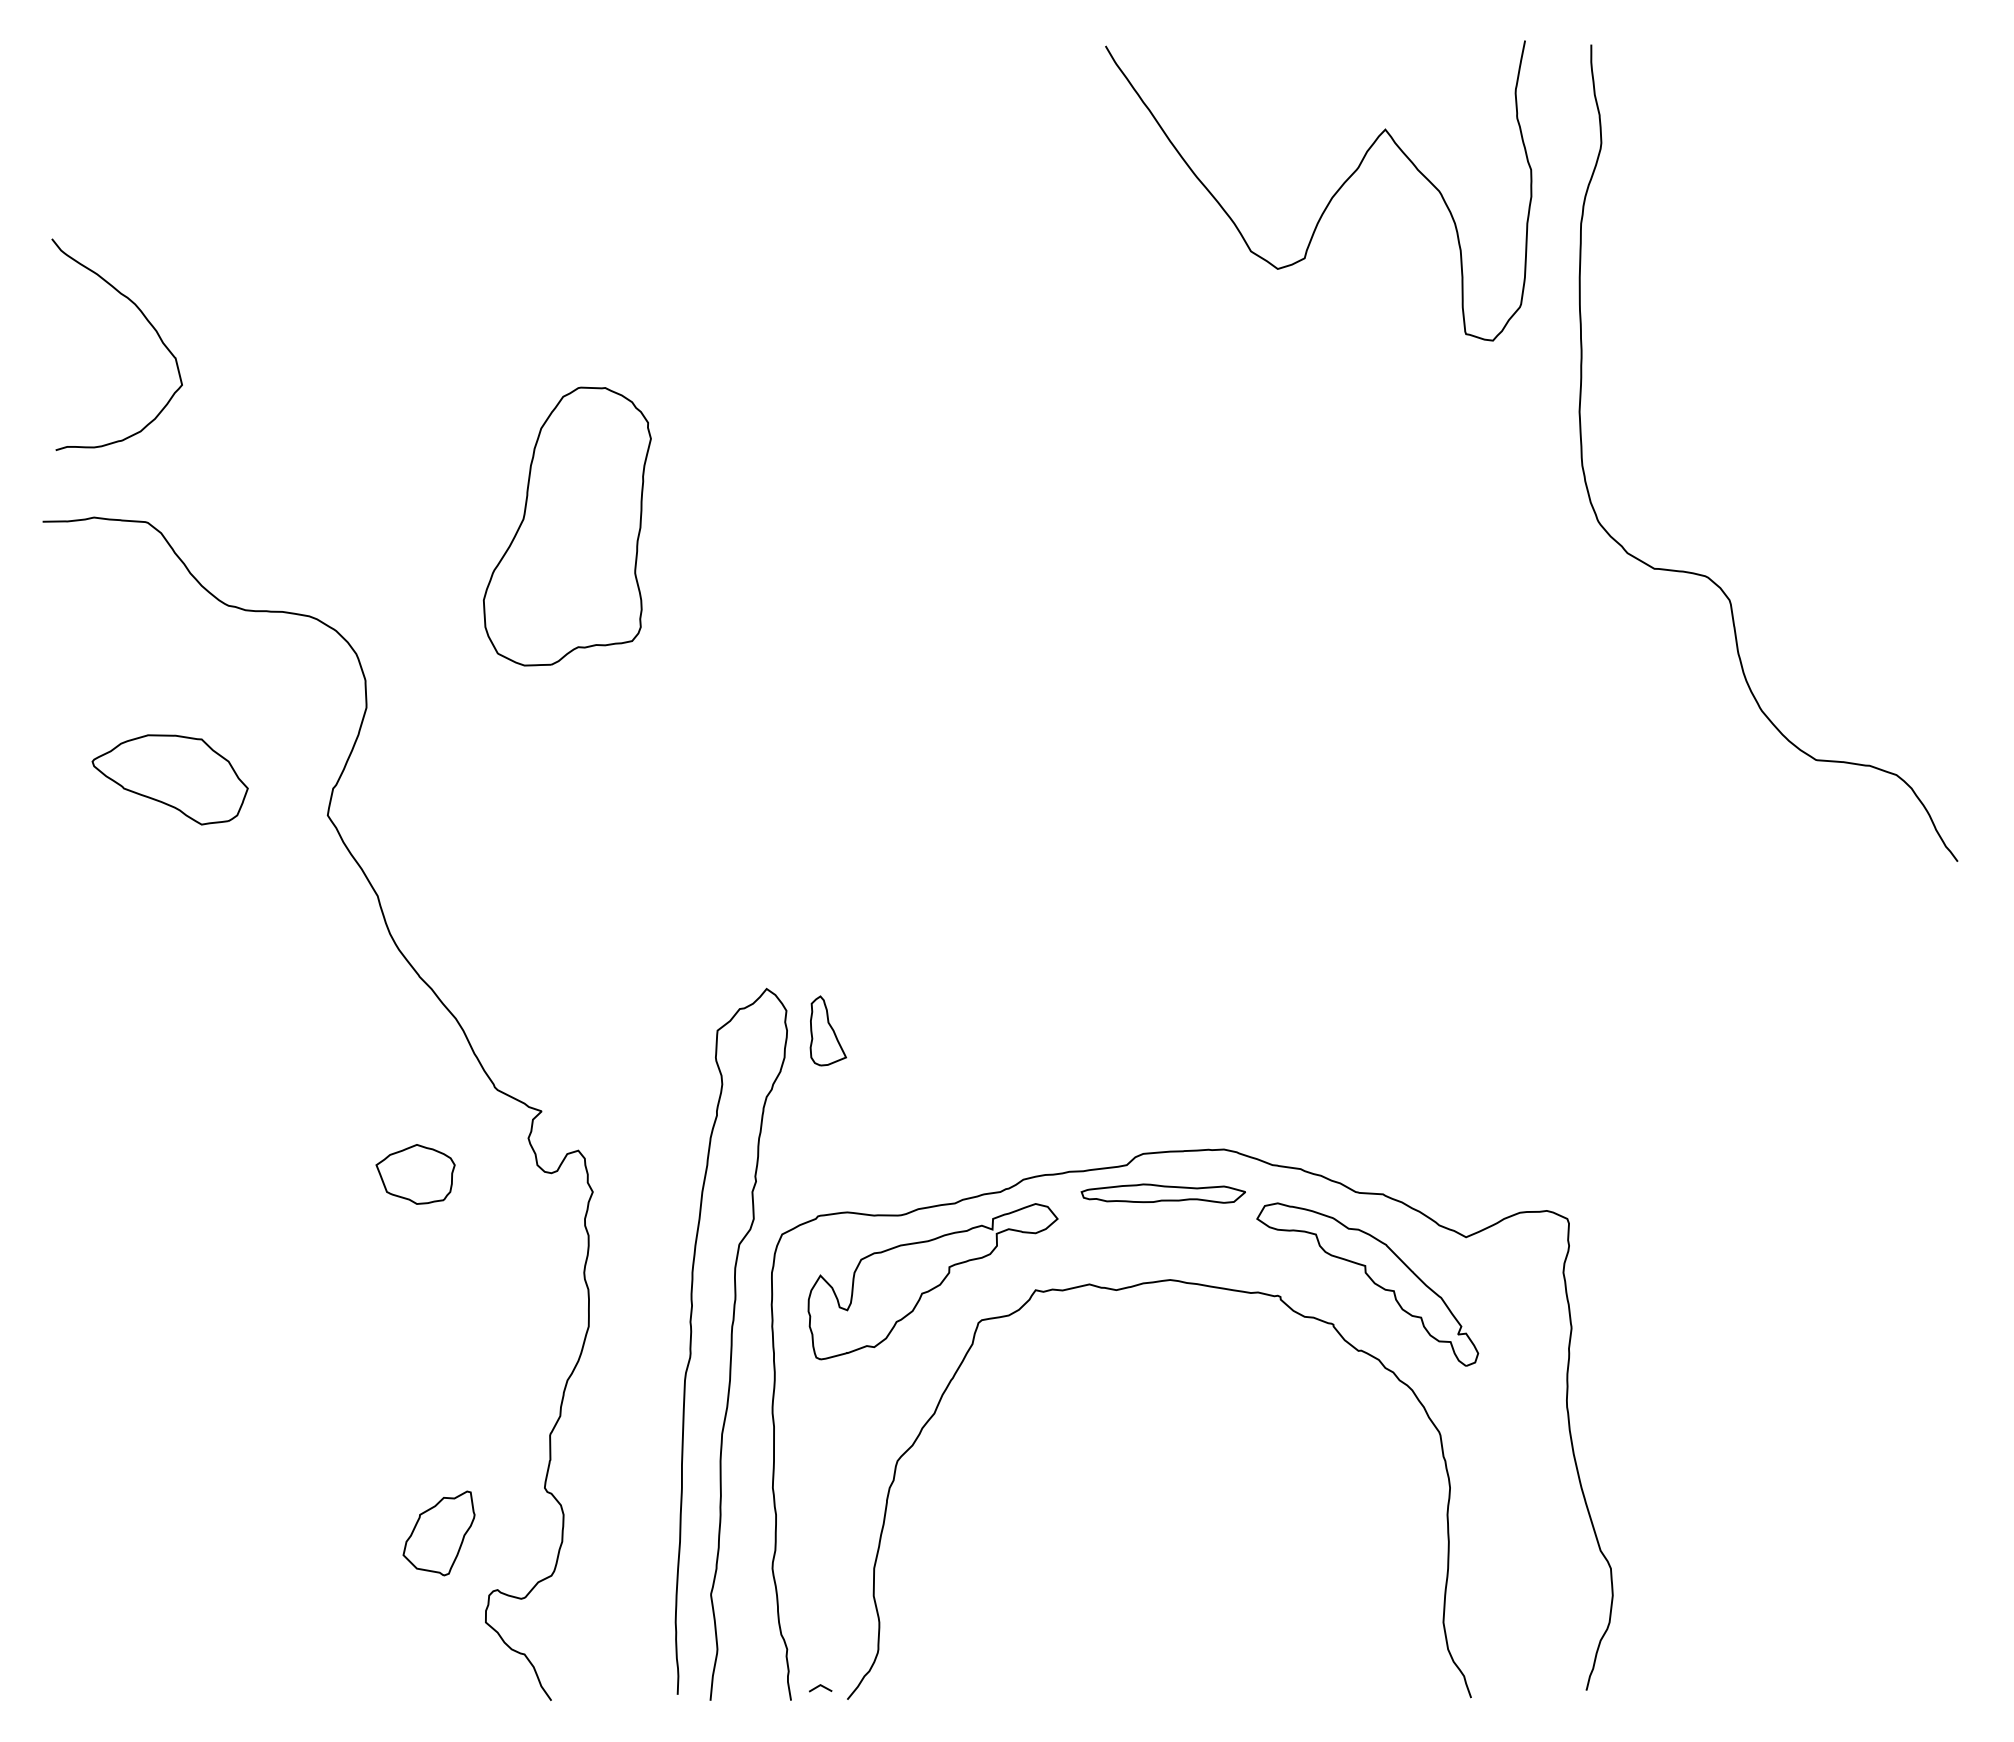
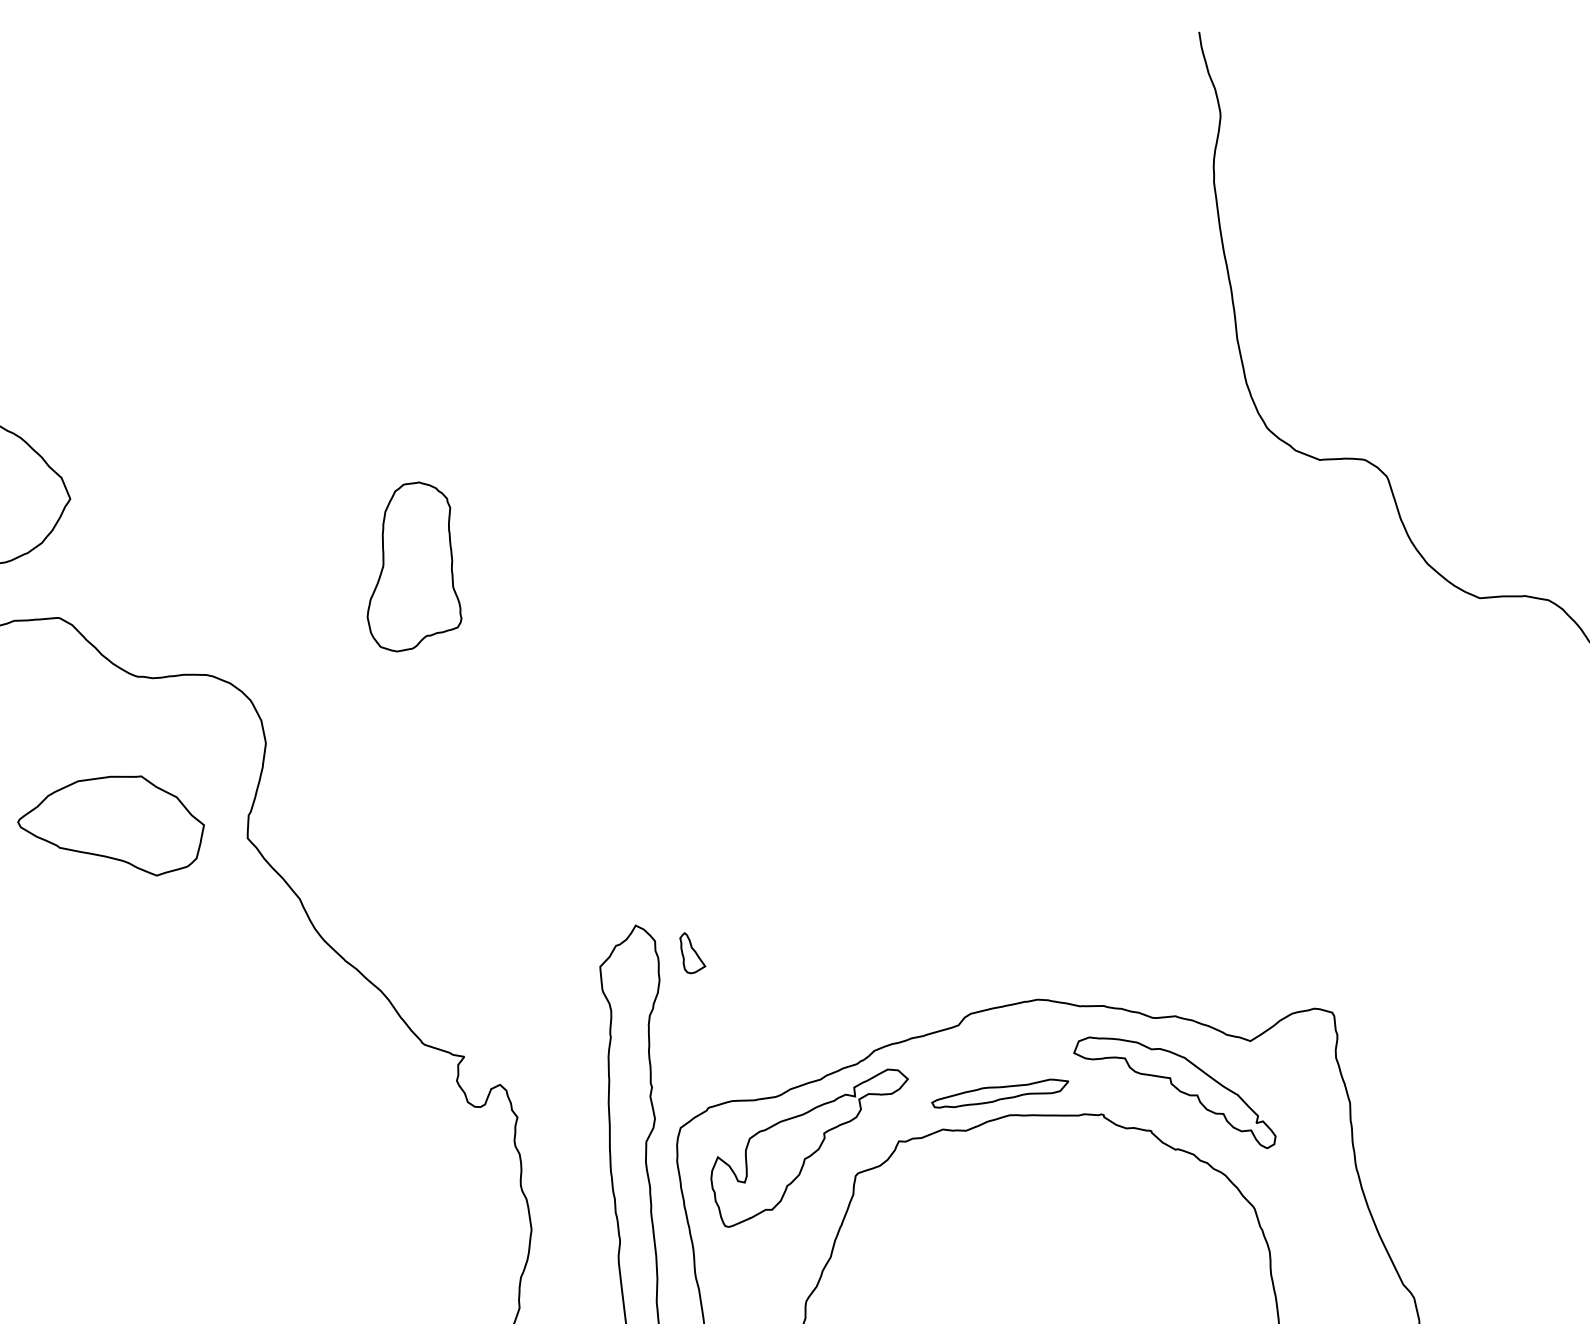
curve: (1330, 198) -> (1002, 193), removed
part: (567, 526) -> (409, 566), size x0.7
part: (169, 779) -> (111, 829), size x1.4
part: (827, 1030) -> (691, 952), size x0.7
part: (415, 1174) -> (367, 1125), removed
part: (1162, 1193) -> (999, 1093), moved

